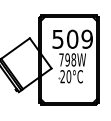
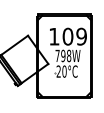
text: (58, 39) -> (54, 36), 509 -> 109

